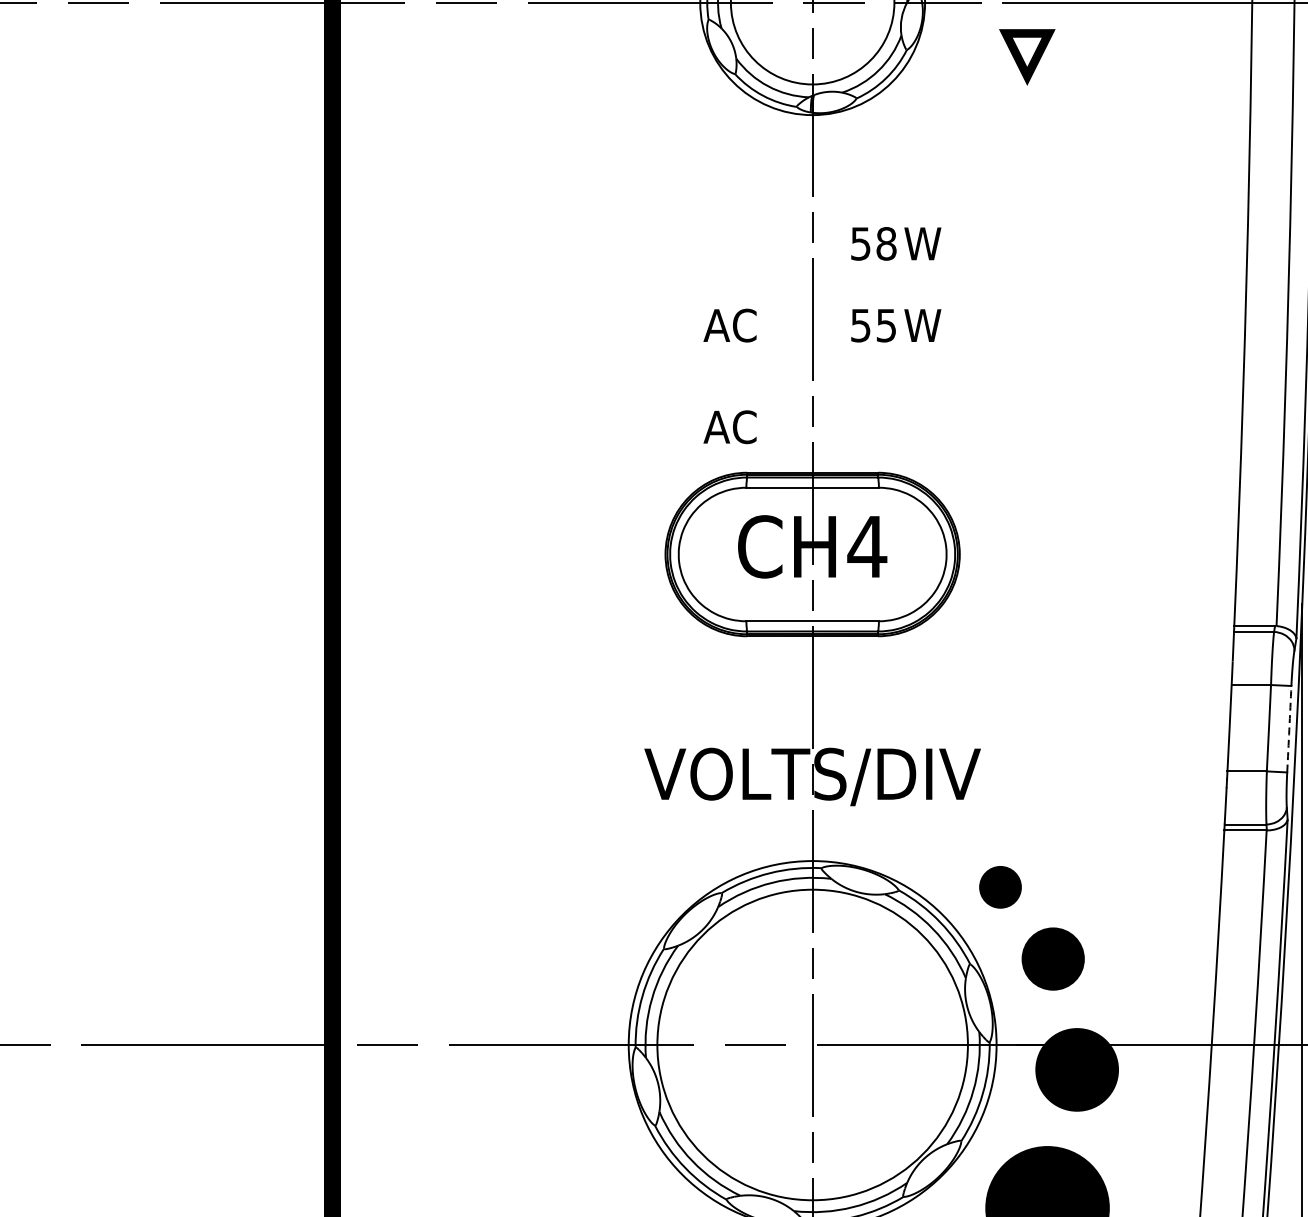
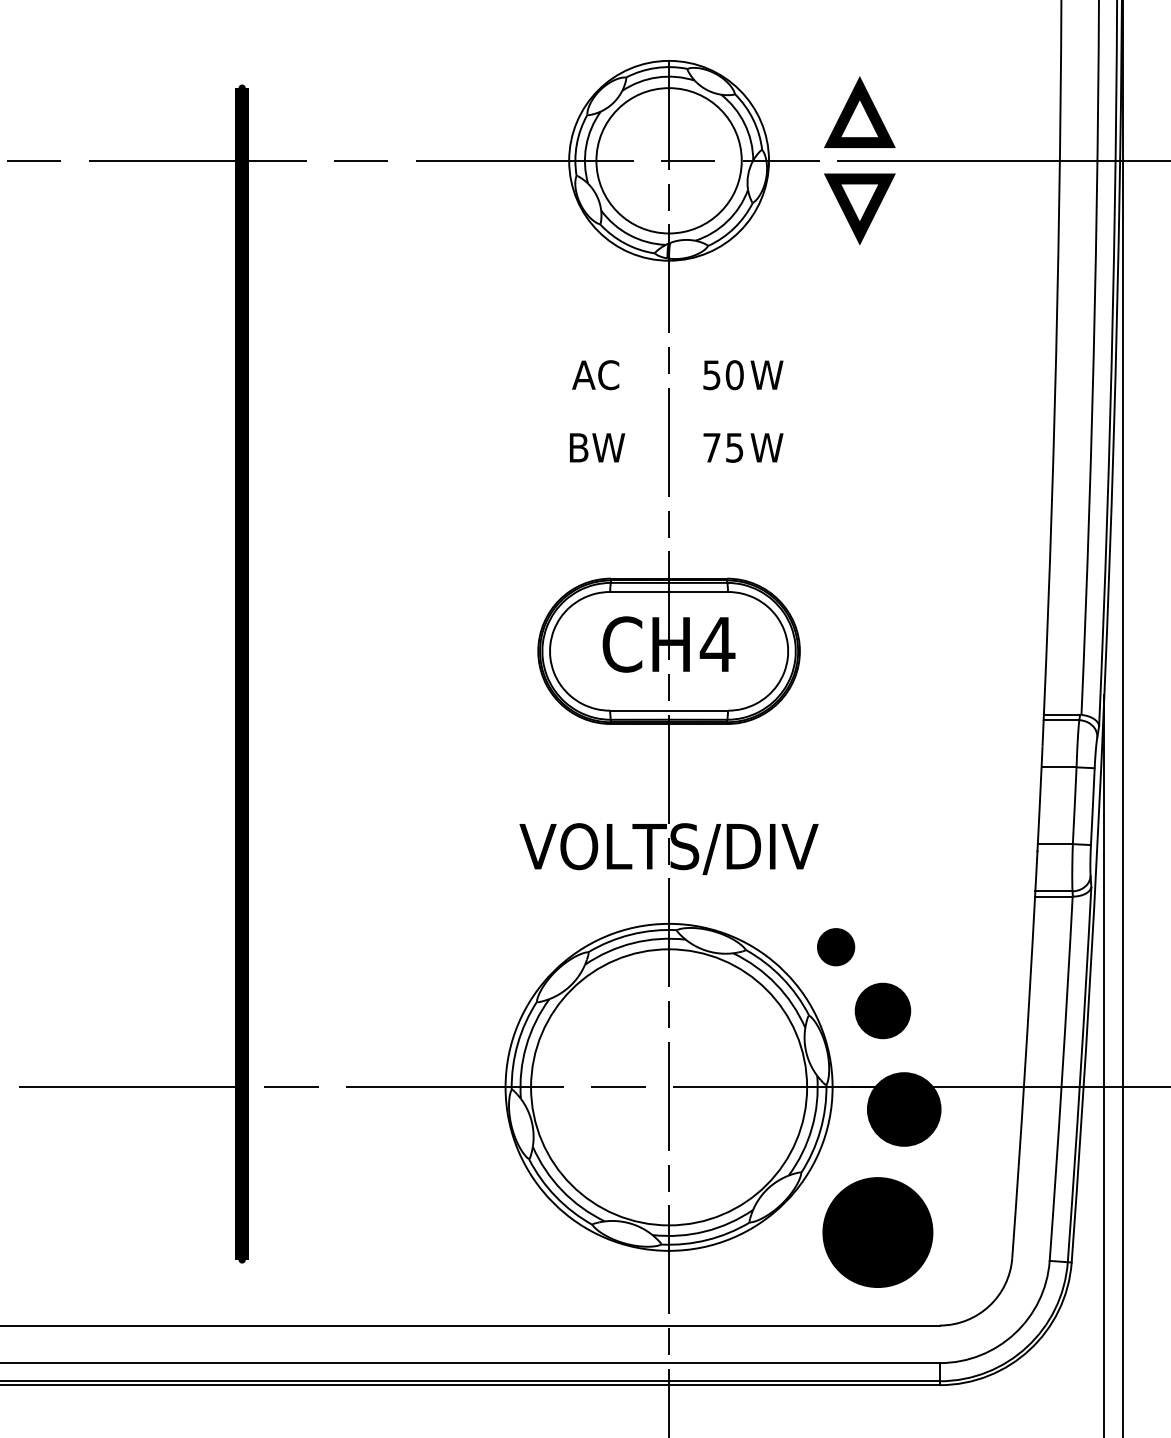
part: (1026, 57) -> (859, 209), size x1.43
text: (886, 243) -> (734, 374), 58 -> 50
text: (732, 325) -> (597, 447), AC -> BW
text: (860, 325) -> (711, 447), 55 -> 75
text: (729, 427) -> (595, 375), moved
arc: (1288, 729) -> (1092, 806), dashed -> solid

